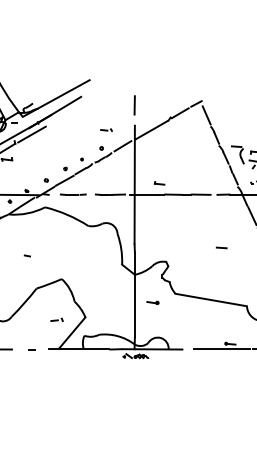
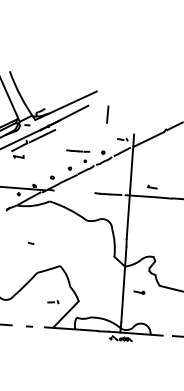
line: (134, 105) -> (107, 114), moved
part: (106, 129) -> (122, 138), moved
line: (73, 194) -> (78, 151), moved

